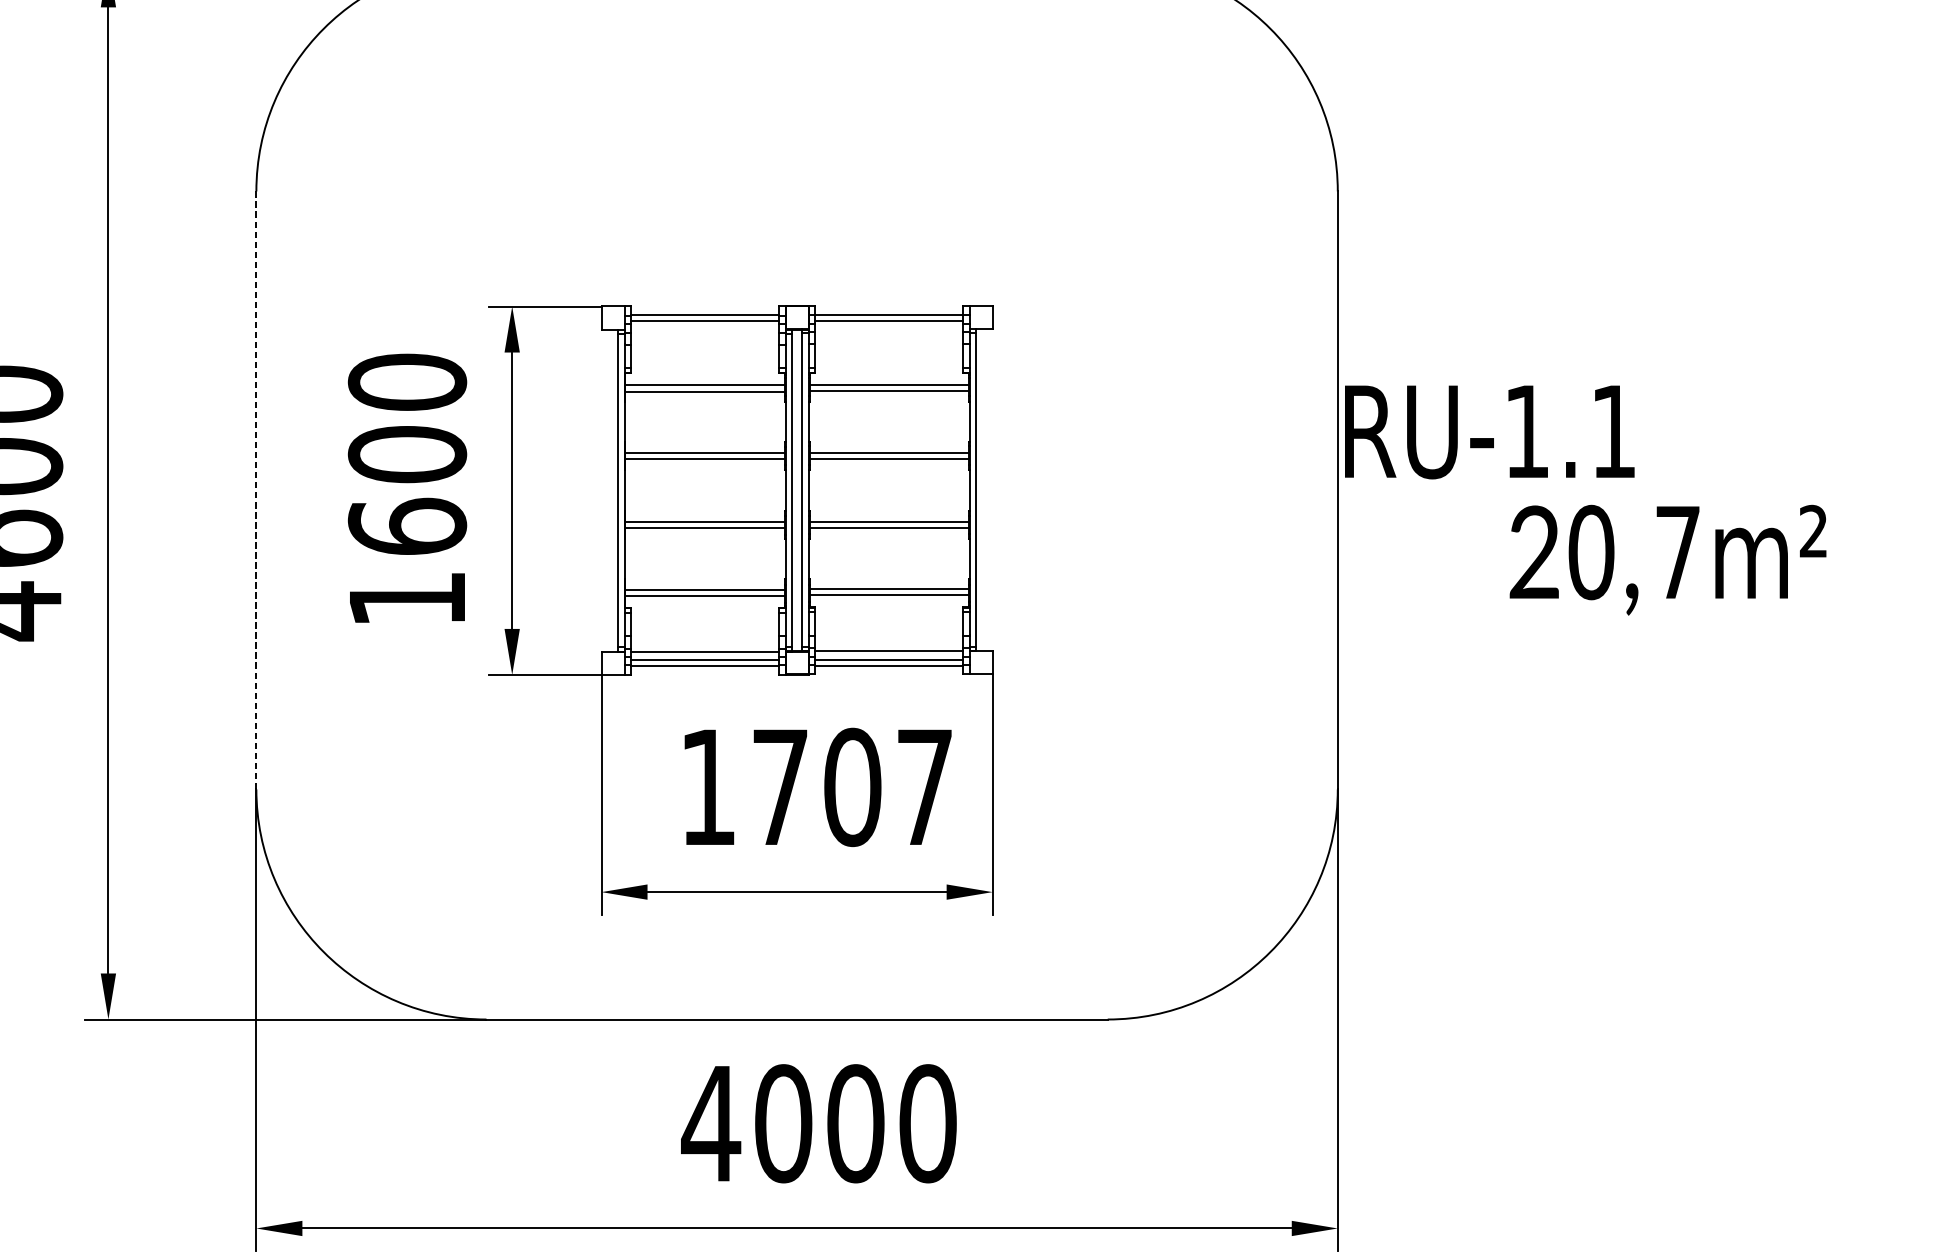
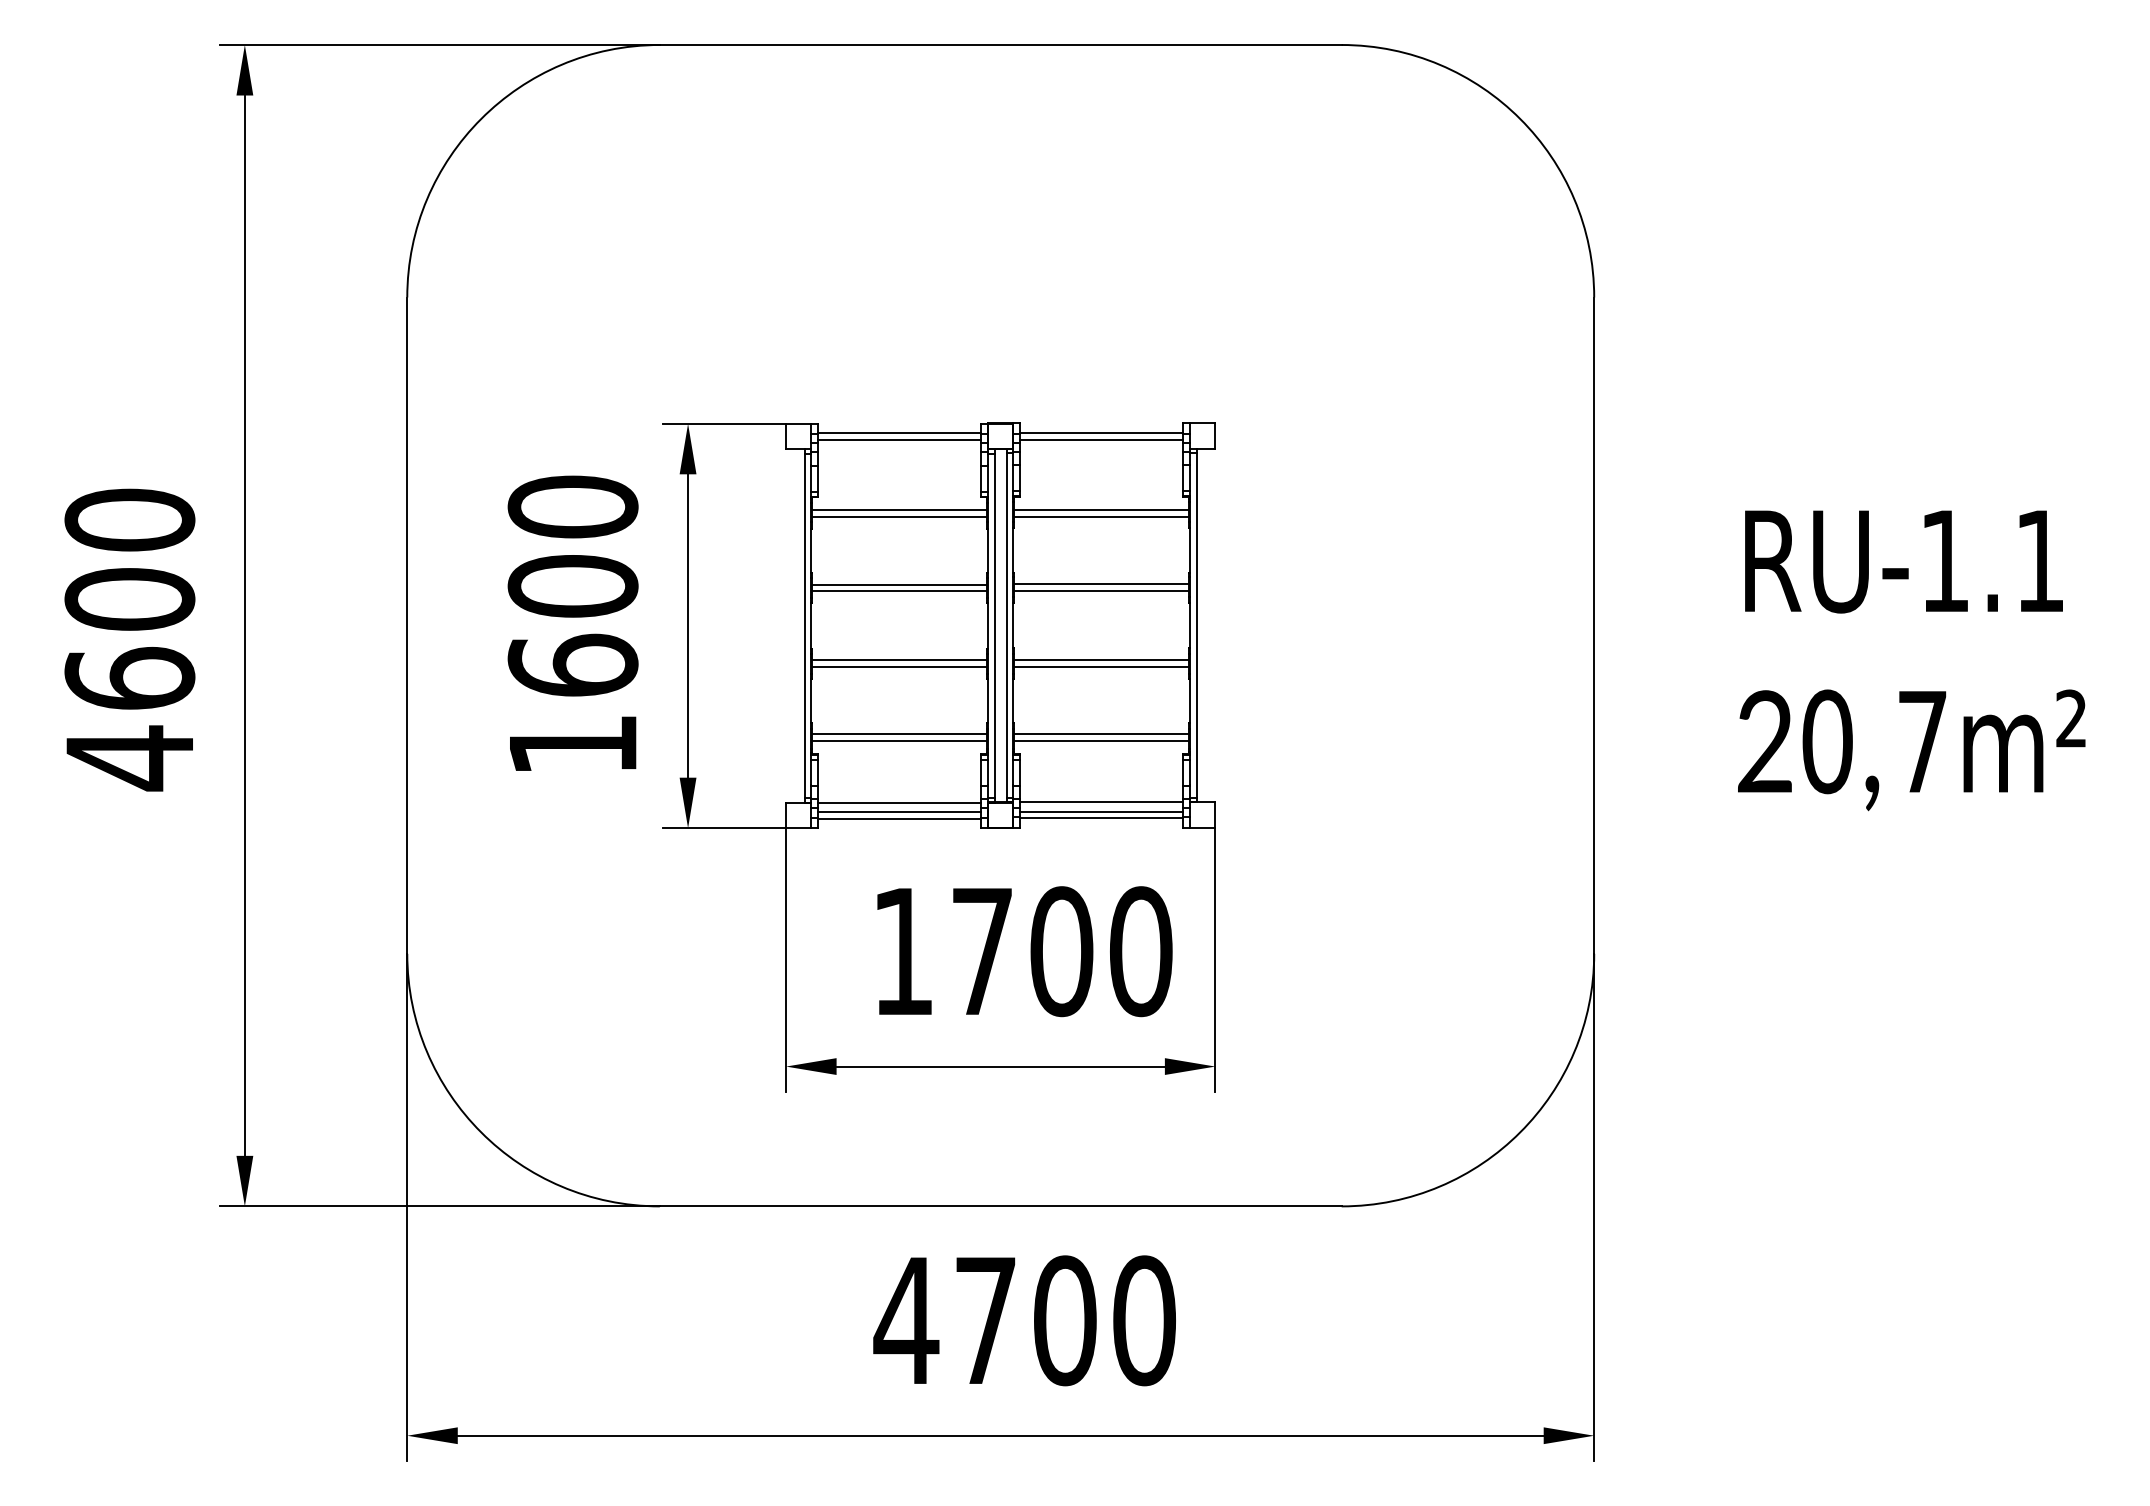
text: (1489, 431) -> (1903, 561), moved
line: (256, 491) -> (407, 626), dashed -> solid
text: (1667, 560) -> (1911, 750), moved
text: (925, 787) -> (1141, 951), 1707 -> 1700
text: (783, 1123) -> (985, 1320), 4000 -> 4700

